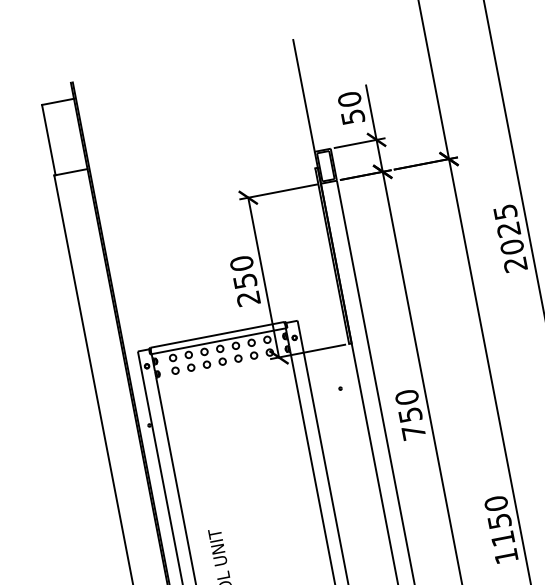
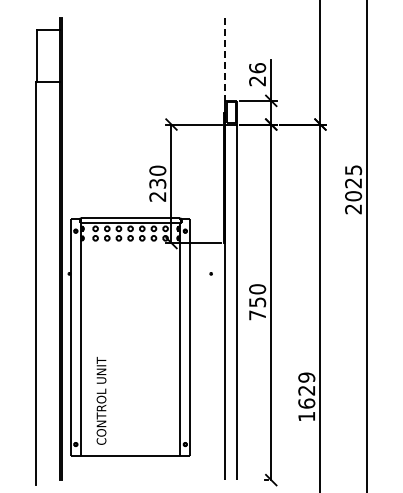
line: (304, 96) -> (225, 59), solid -> dashed
text: (351, 107) -> (257, 74), 50 -> 26
text: (244, 280) -> (157, 183), 250 -> 230
text: (499, 521) -> (306, 390), 1150 -> 1629

